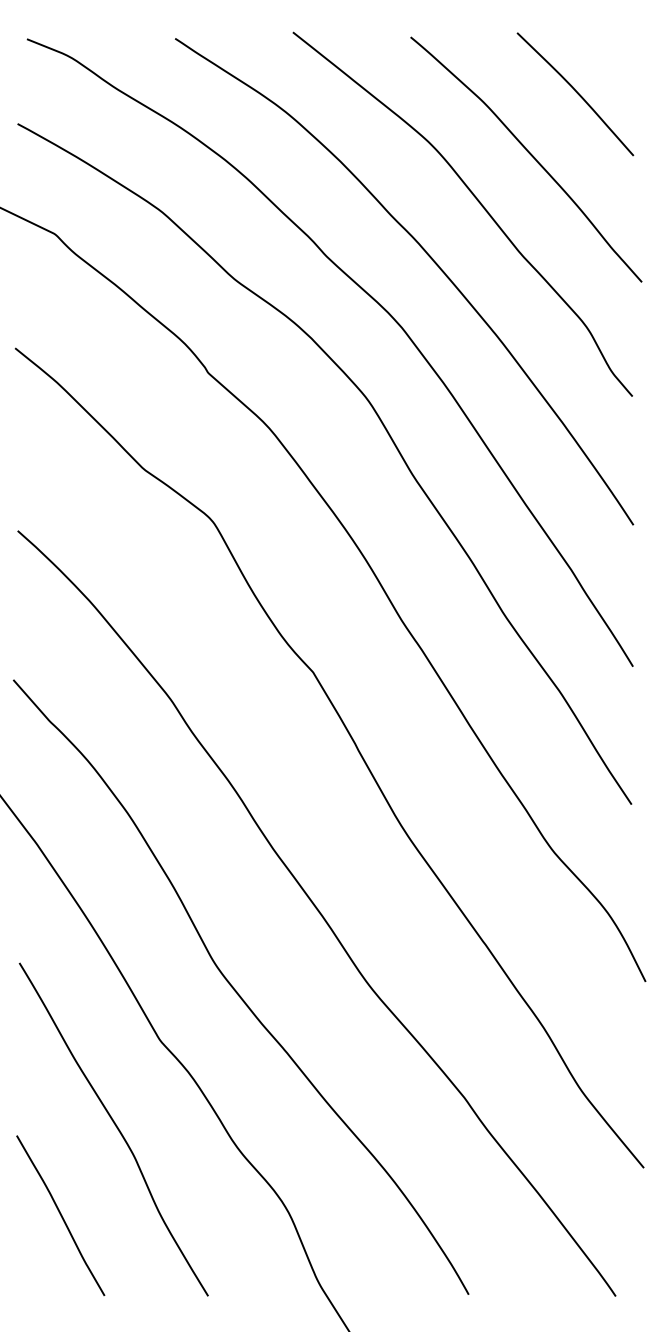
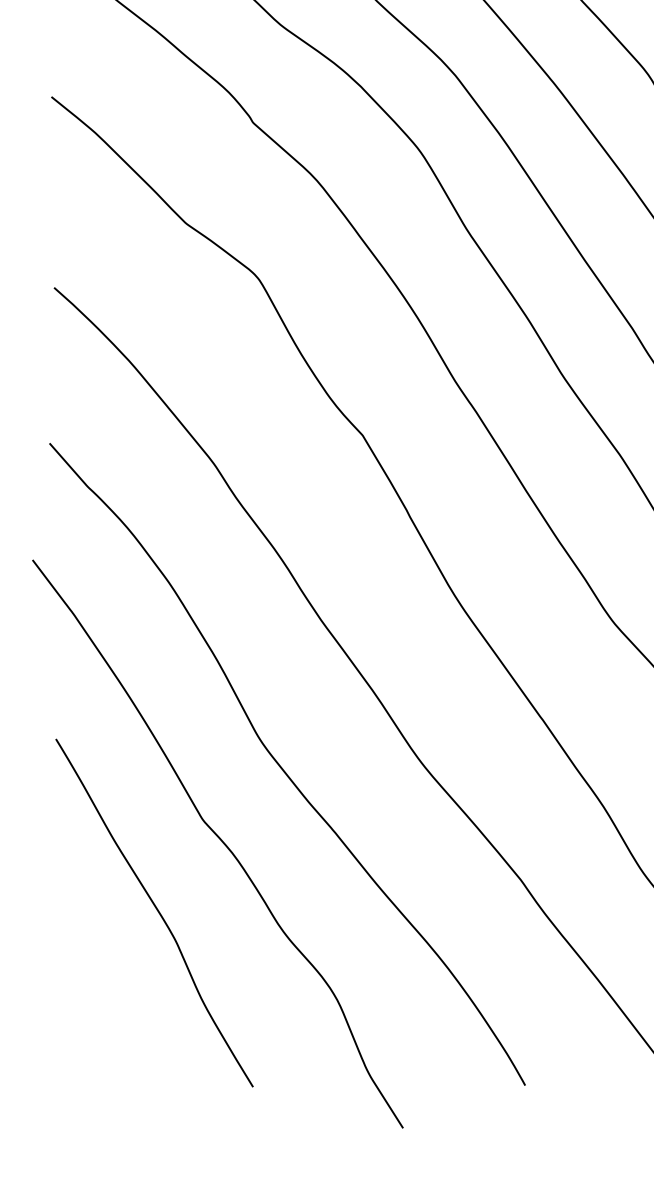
curve: (60, 1215) -> (98, 1002), removed

